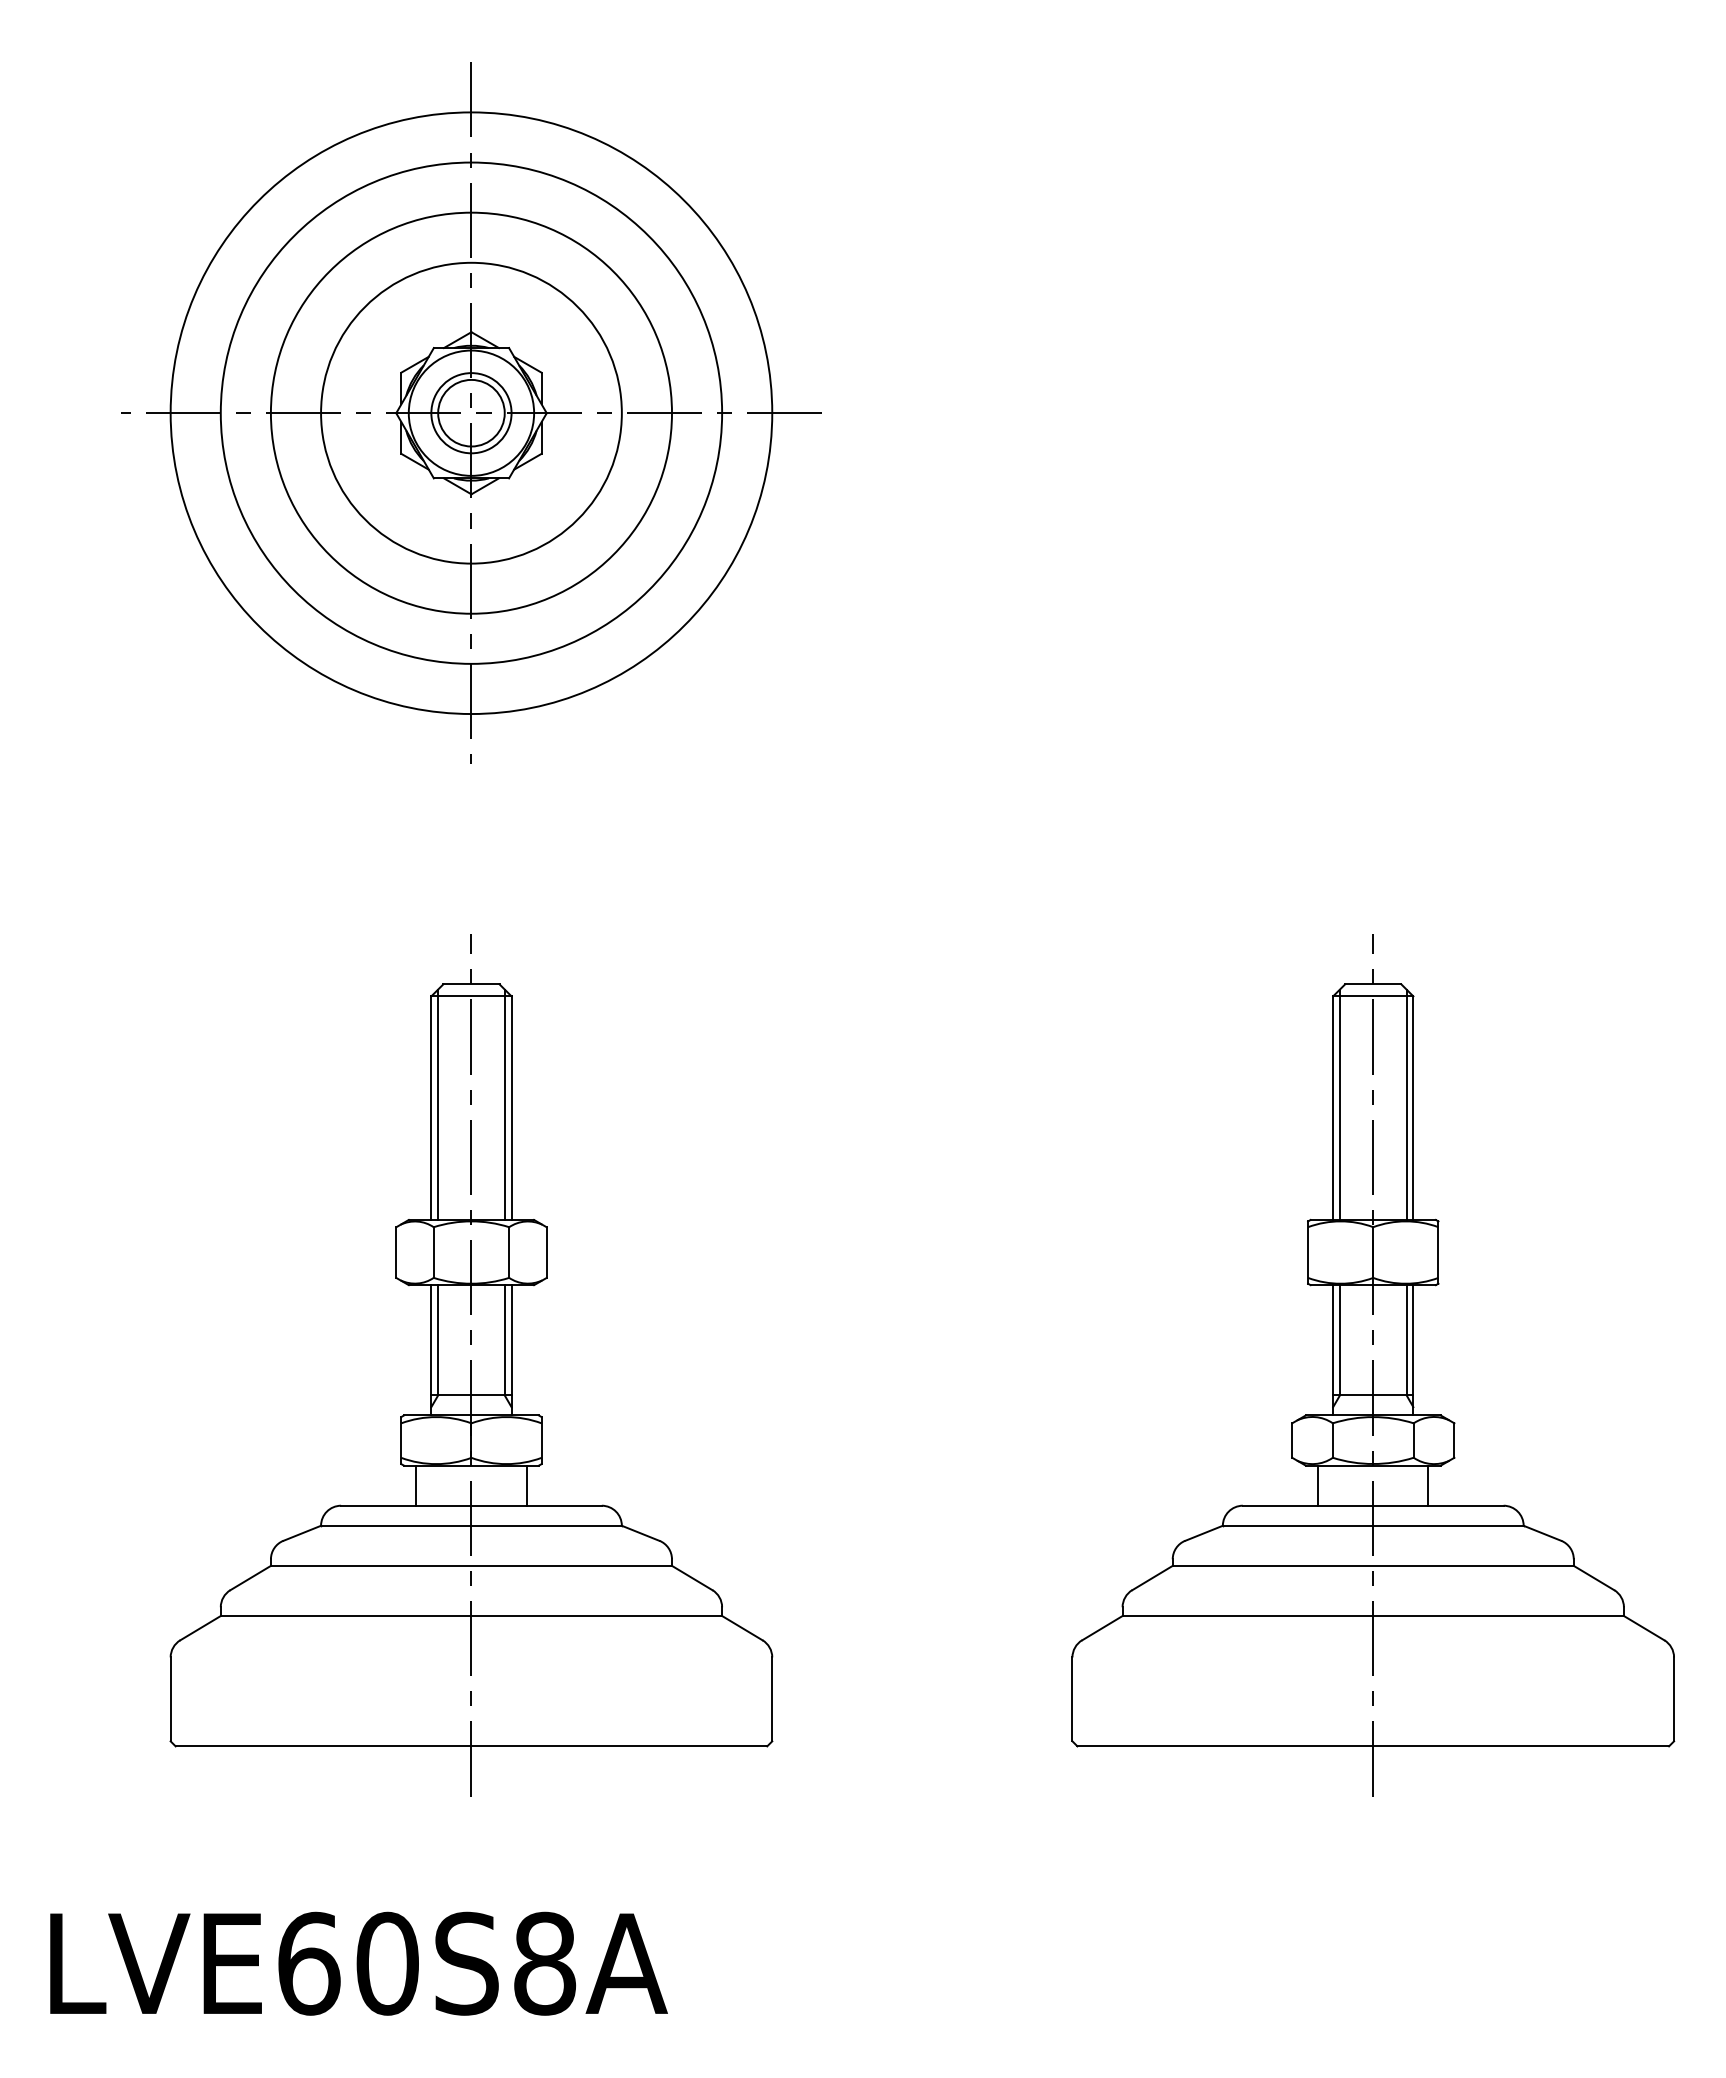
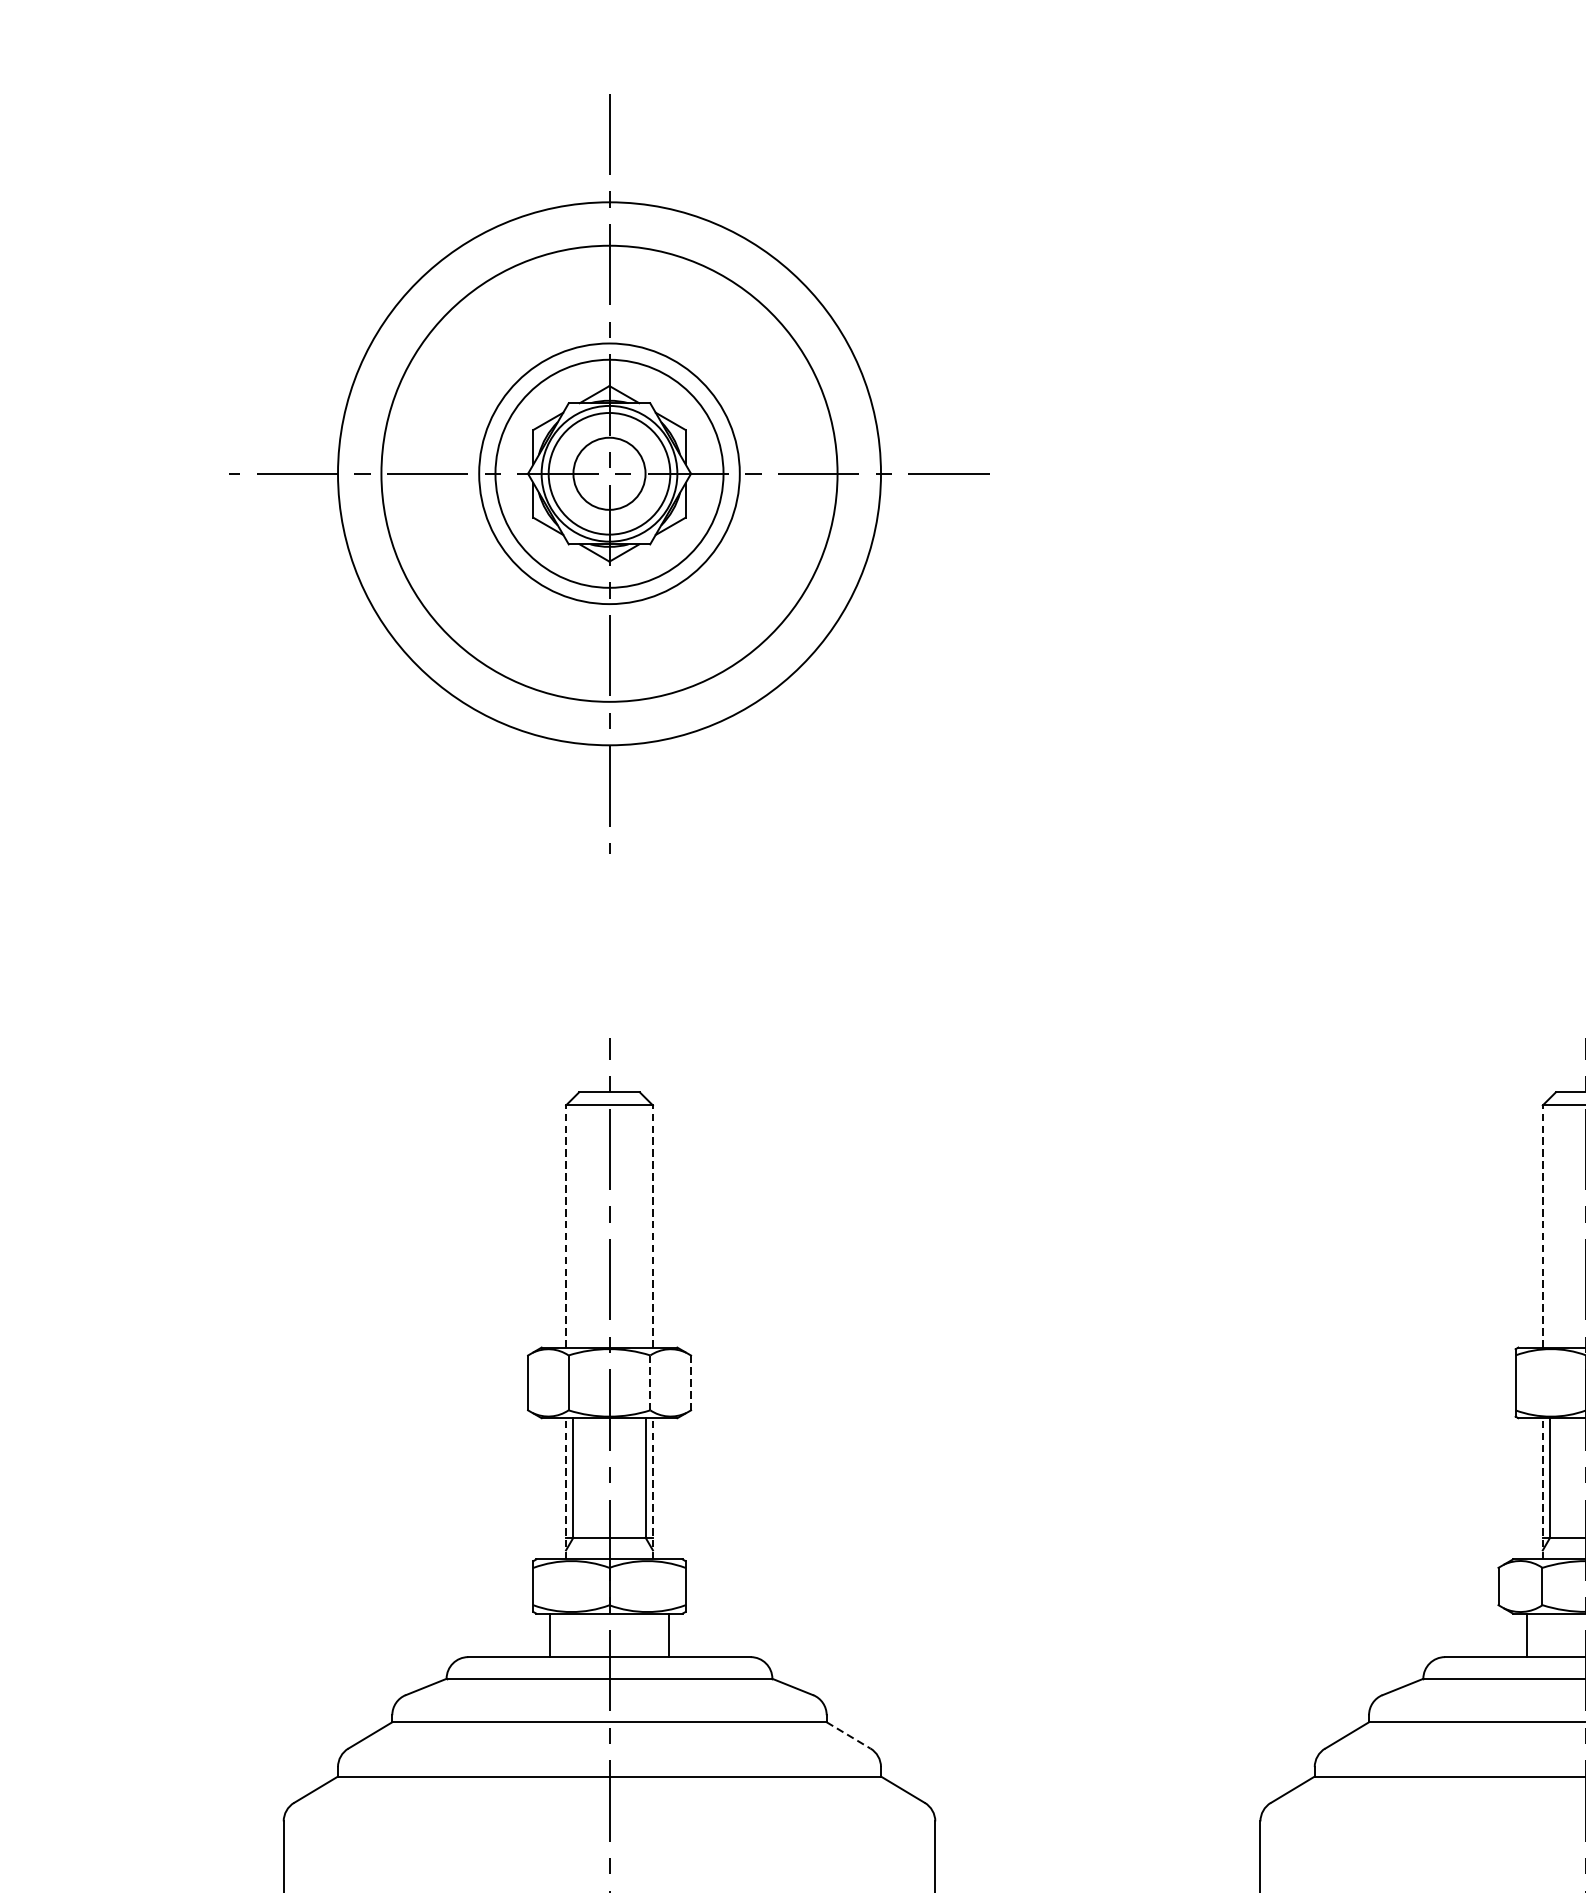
circle: (471, 412) -> (609, 473), size x0.6
circle: (471, 412) -> (609, 473), size x0.7
circle: (471, 413) -> (609, 474), size x0.7
circle: (471, 413) -> (609, 474), size x1.4
line: (438, 1104) -> (573, 1222), removed
line: (504, 1104) -> (645, 1222), removed
line: (1339, 1104) -> (1549, 1222), removed
line: (431, 1108) -> (566, 1226), solid -> dashed
line: (511, 1108) -> (652, 1226), solid -> dashed
line: (1333, 1108) -> (1543, 1226), solid -> dashed
line: (509, 1253) -> (650, 1383), solid -> dashed
line: (546, 1253) -> (690, 1383), solid -> dashed
line: (431, 1349) -> (566, 1487), solid -> dashed
line: (511, 1349) -> (652, 1487), solid -> dashed
line: (1333, 1349) -> (1543, 1487), solid -> dashed
line: (692, 1578) -> (848, 1735), solid -> dashed

